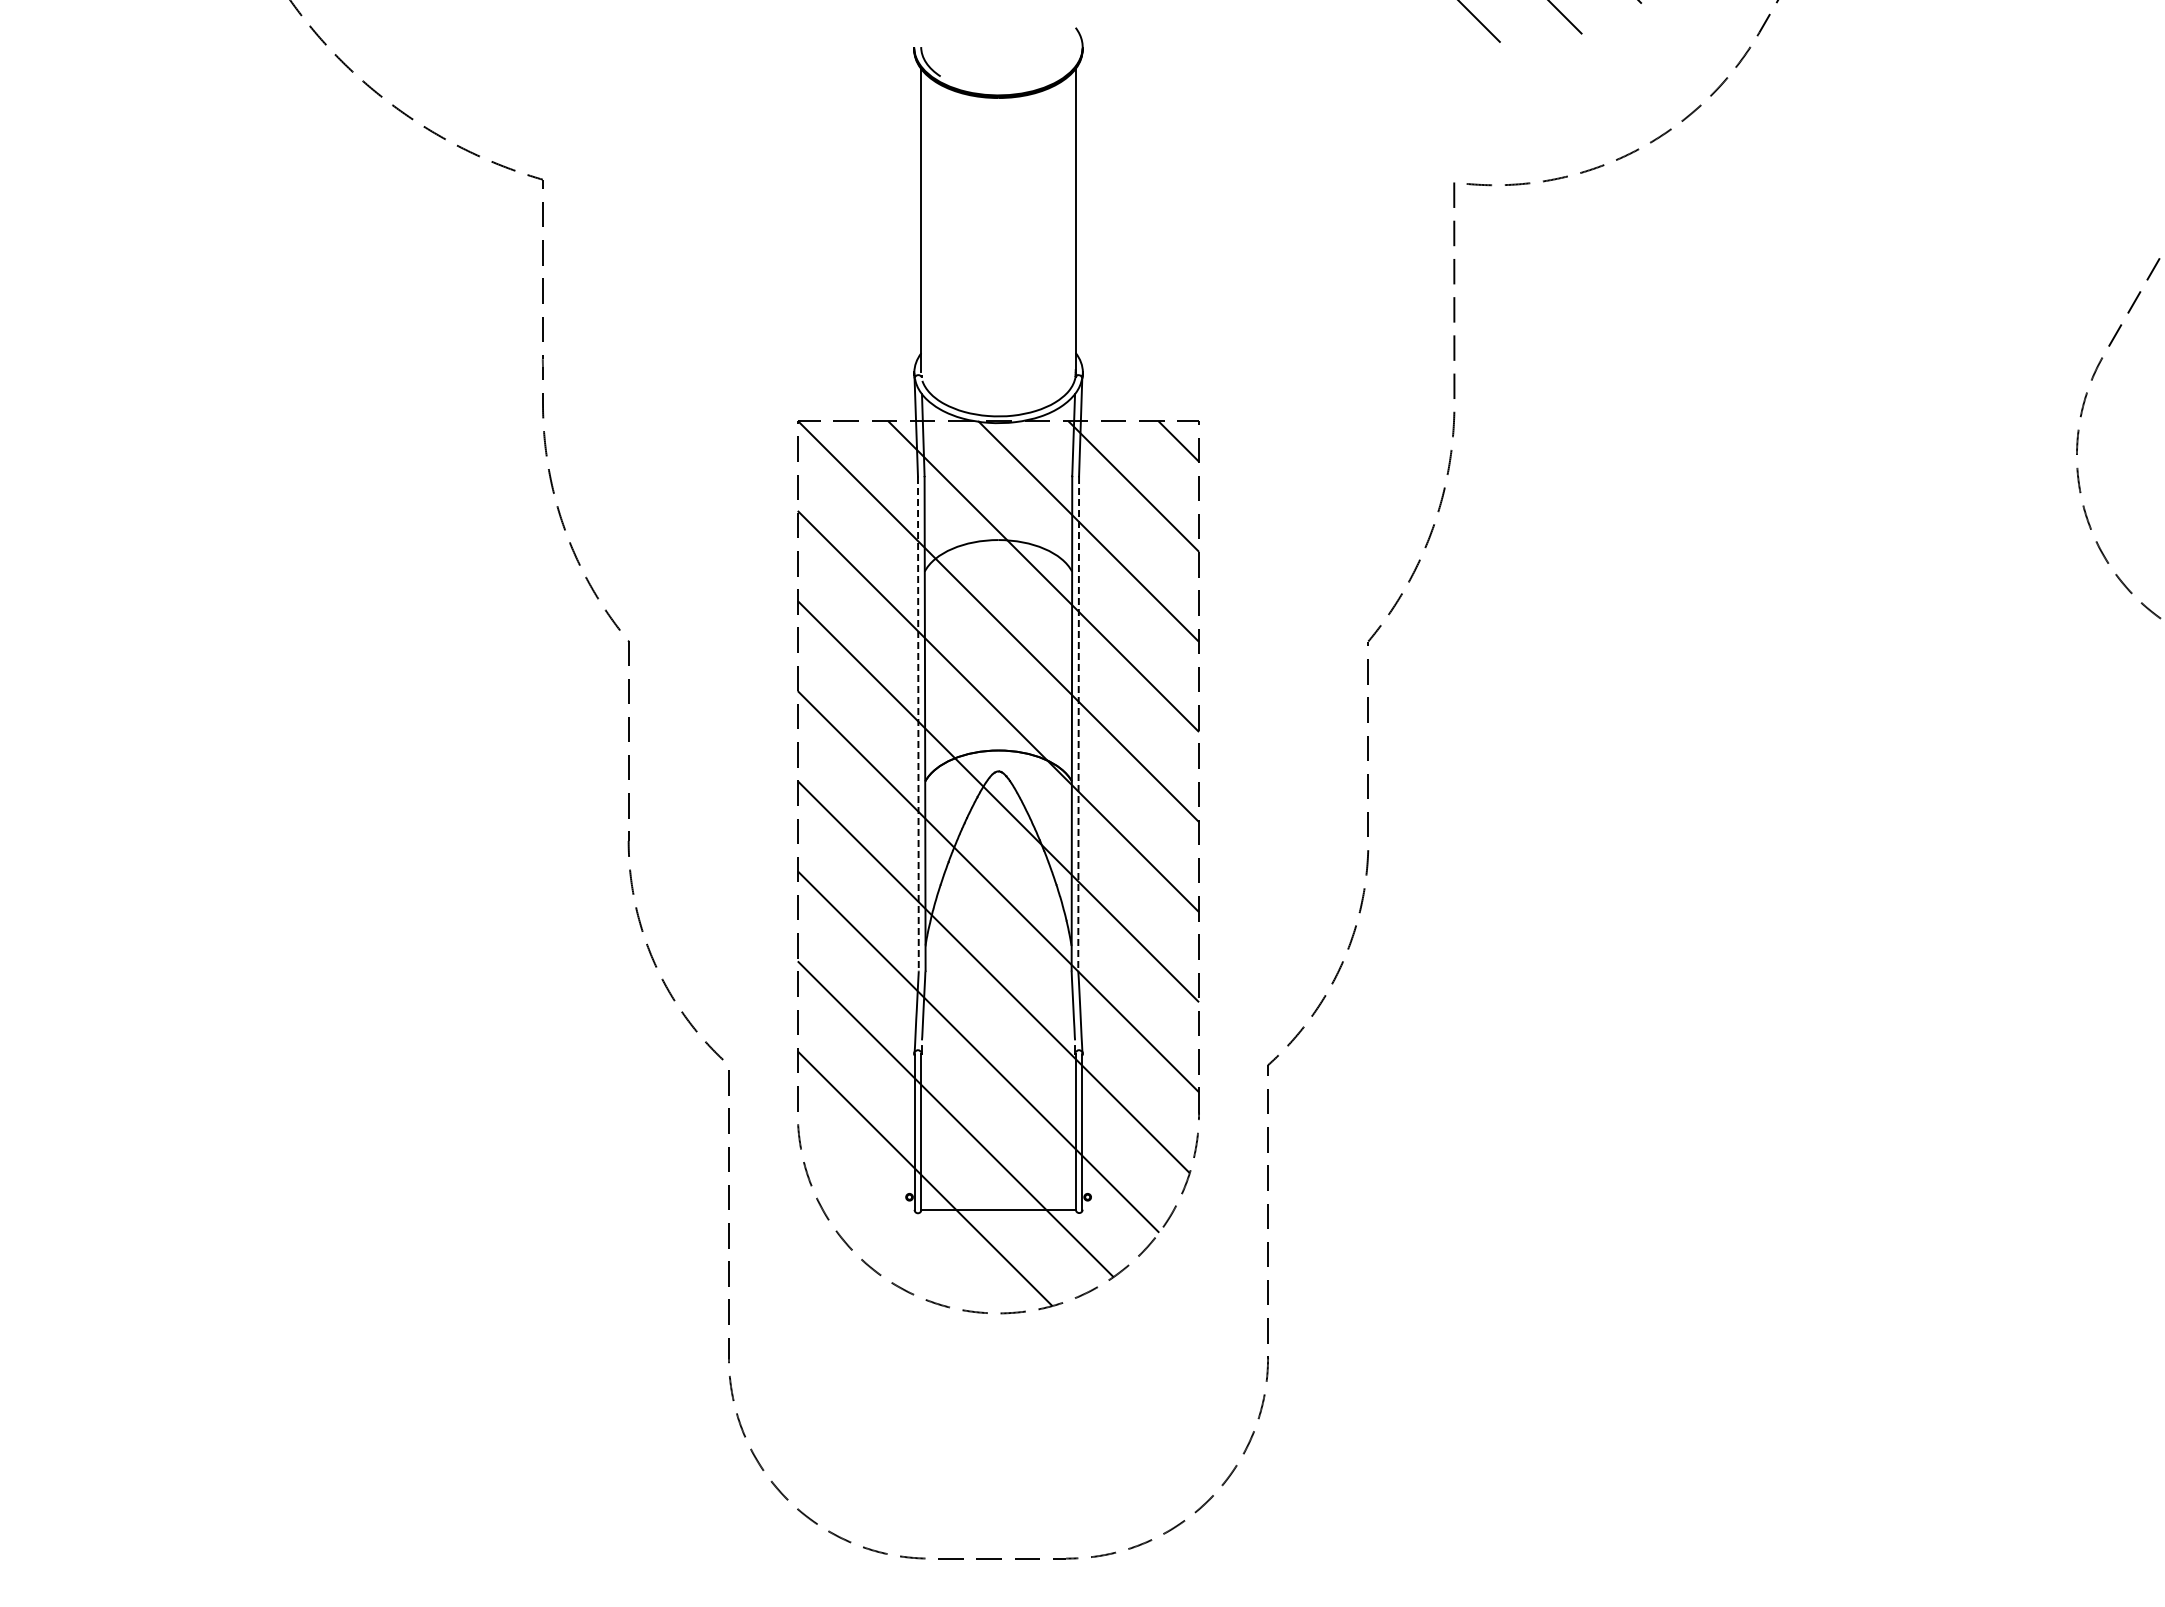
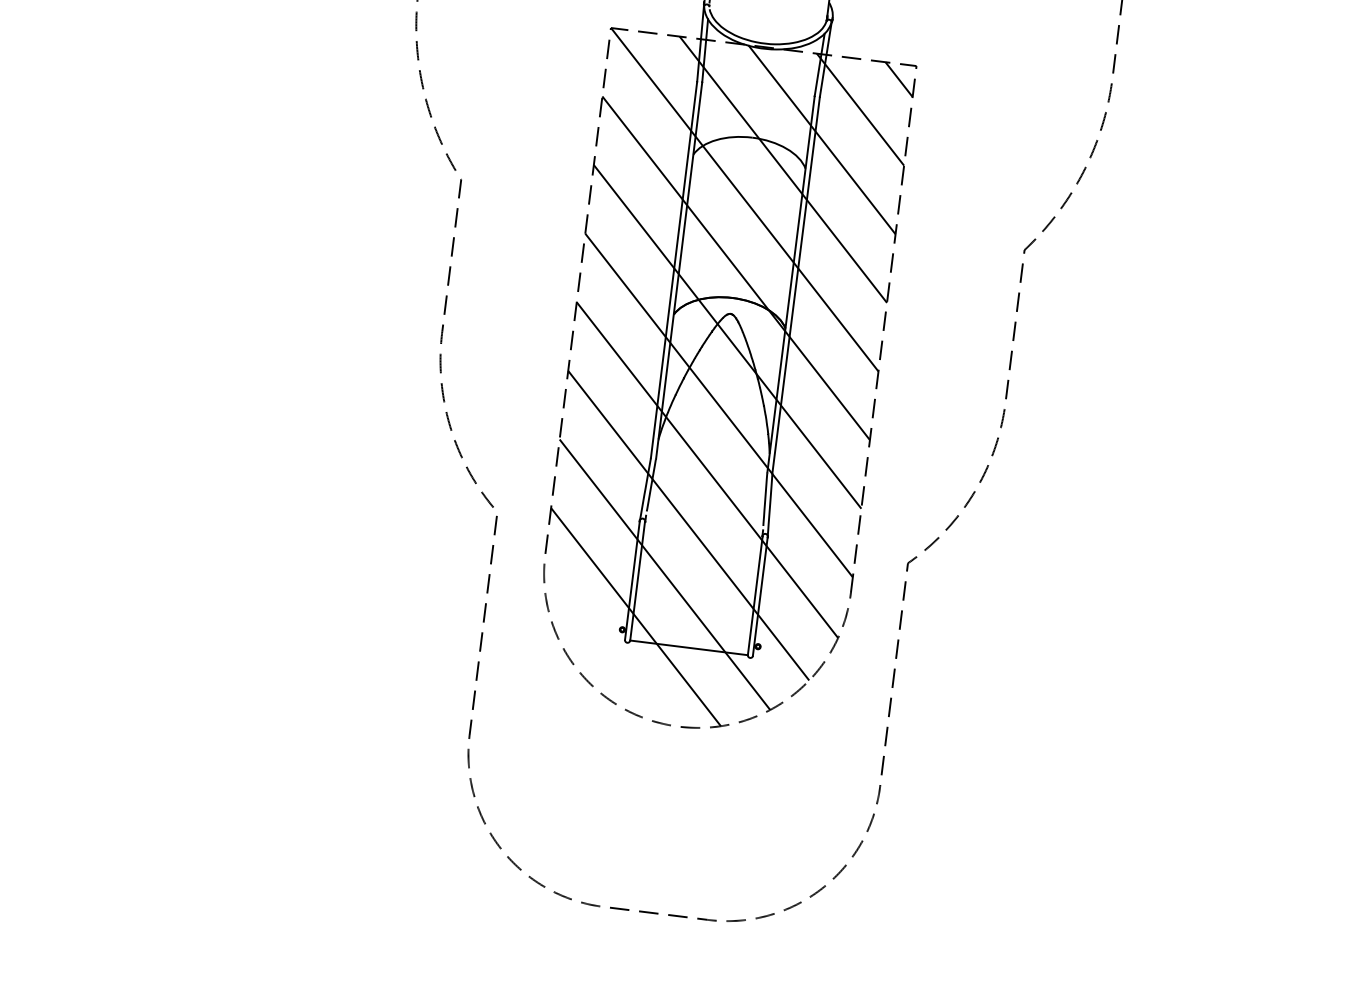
line: (918, 723) -> (674, 269), dashed -> solid
line: (1078, 723) -> (796, 285), dashed -> solid

